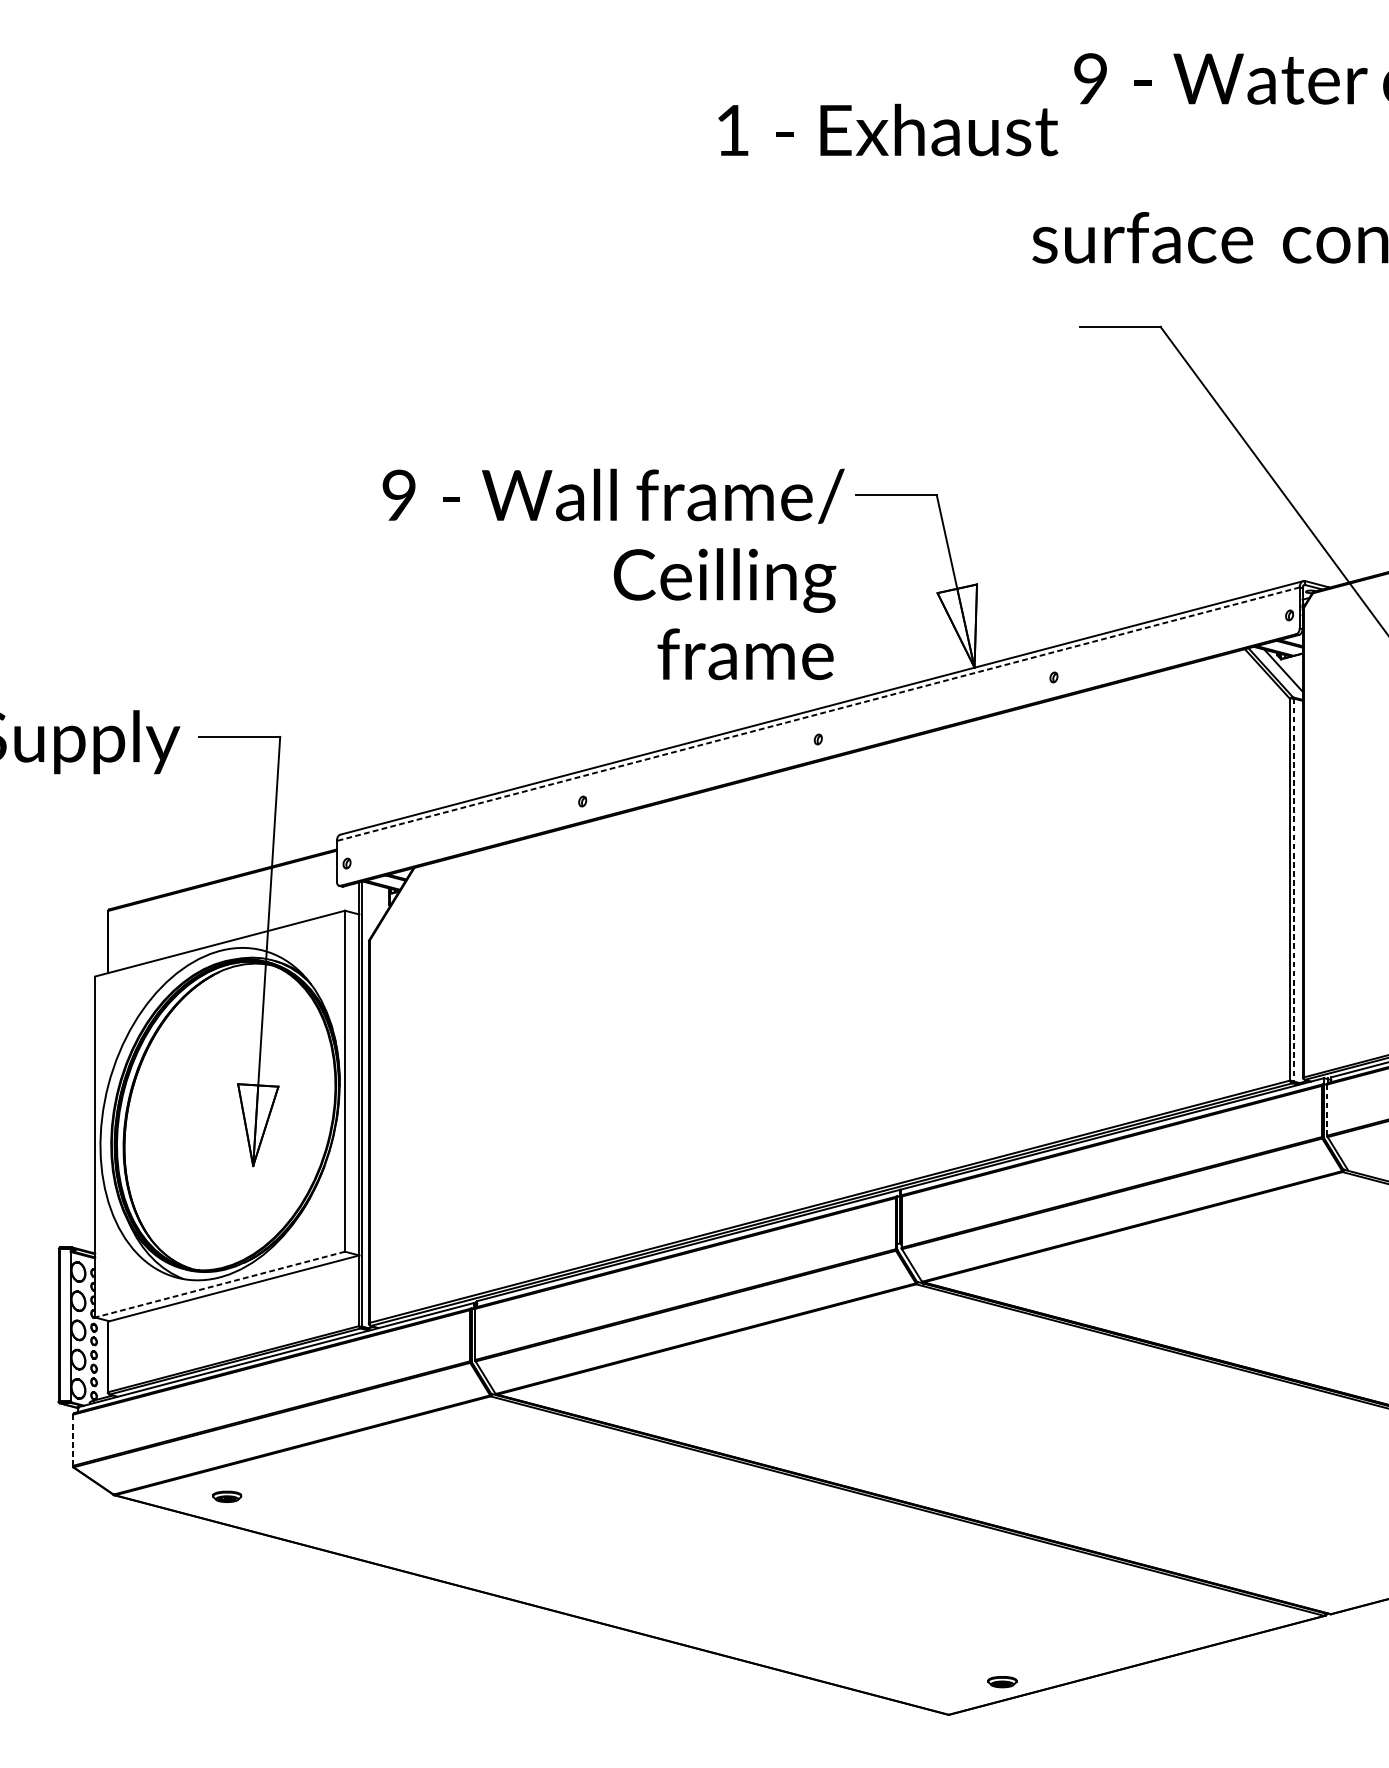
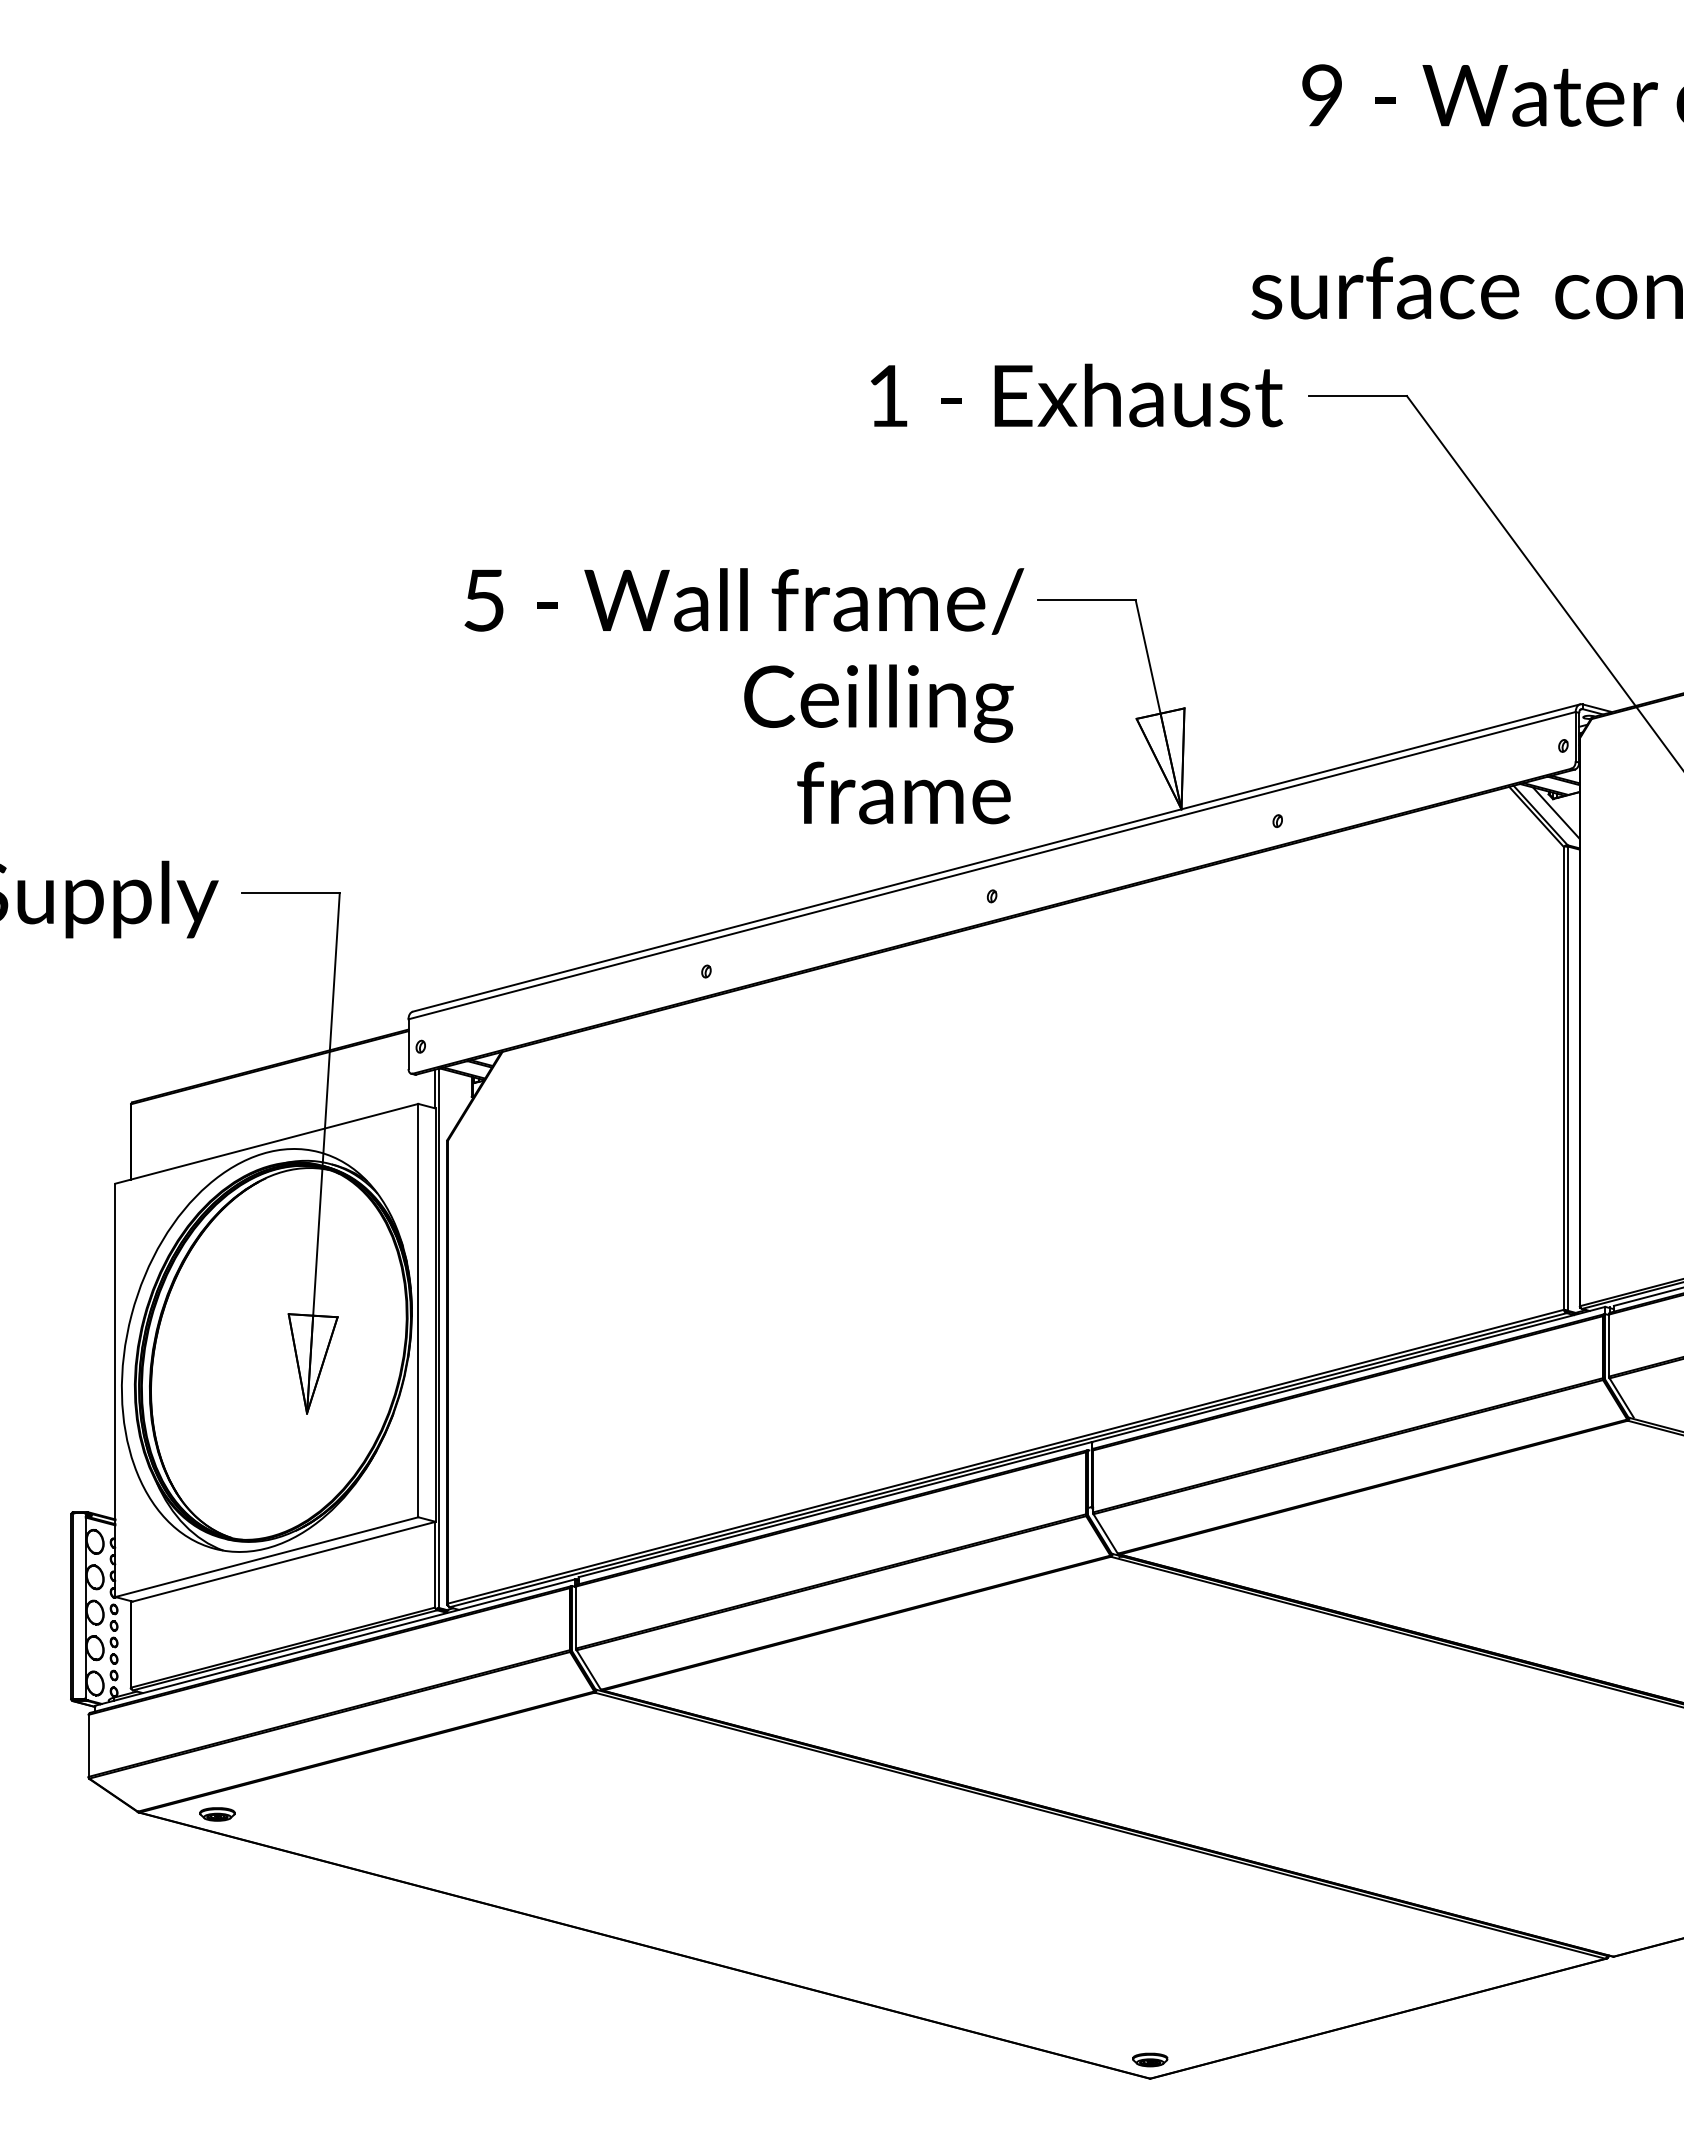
text: (888, 130) -> (1077, 395), moved
text: (398, 495) -> (483, 600), 9 -> 5
line: (817, 714) -> (991, 865), dashed -> solid
line: (1293, 890) -> (1568, 1079), dashed -> solid
line: (1327, 1110) -> (1609, 1345), dashed -> solid
line: (219, 1284) -> (266, 1557), dashed -> solid
line: (72, 1439) -> (88, 1745), dashed -> solid
part: (227, 1496) -> (217, 1814), moved
part: (1002, 1681) -> (1150, 2059), moved

